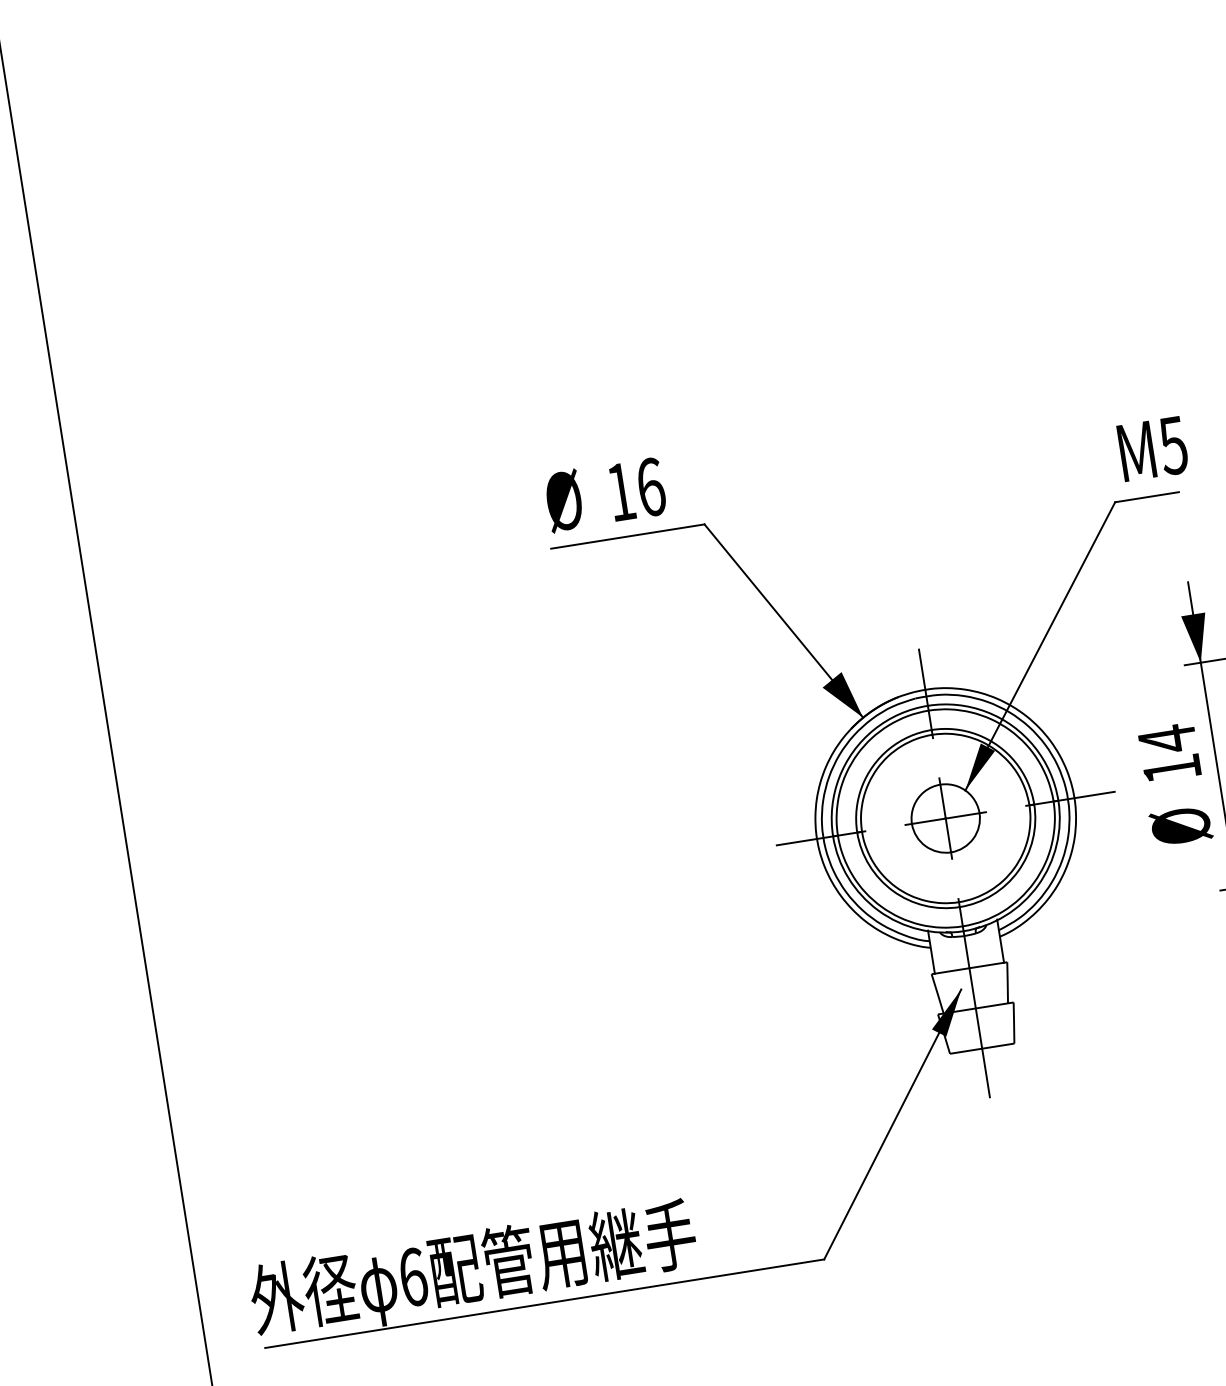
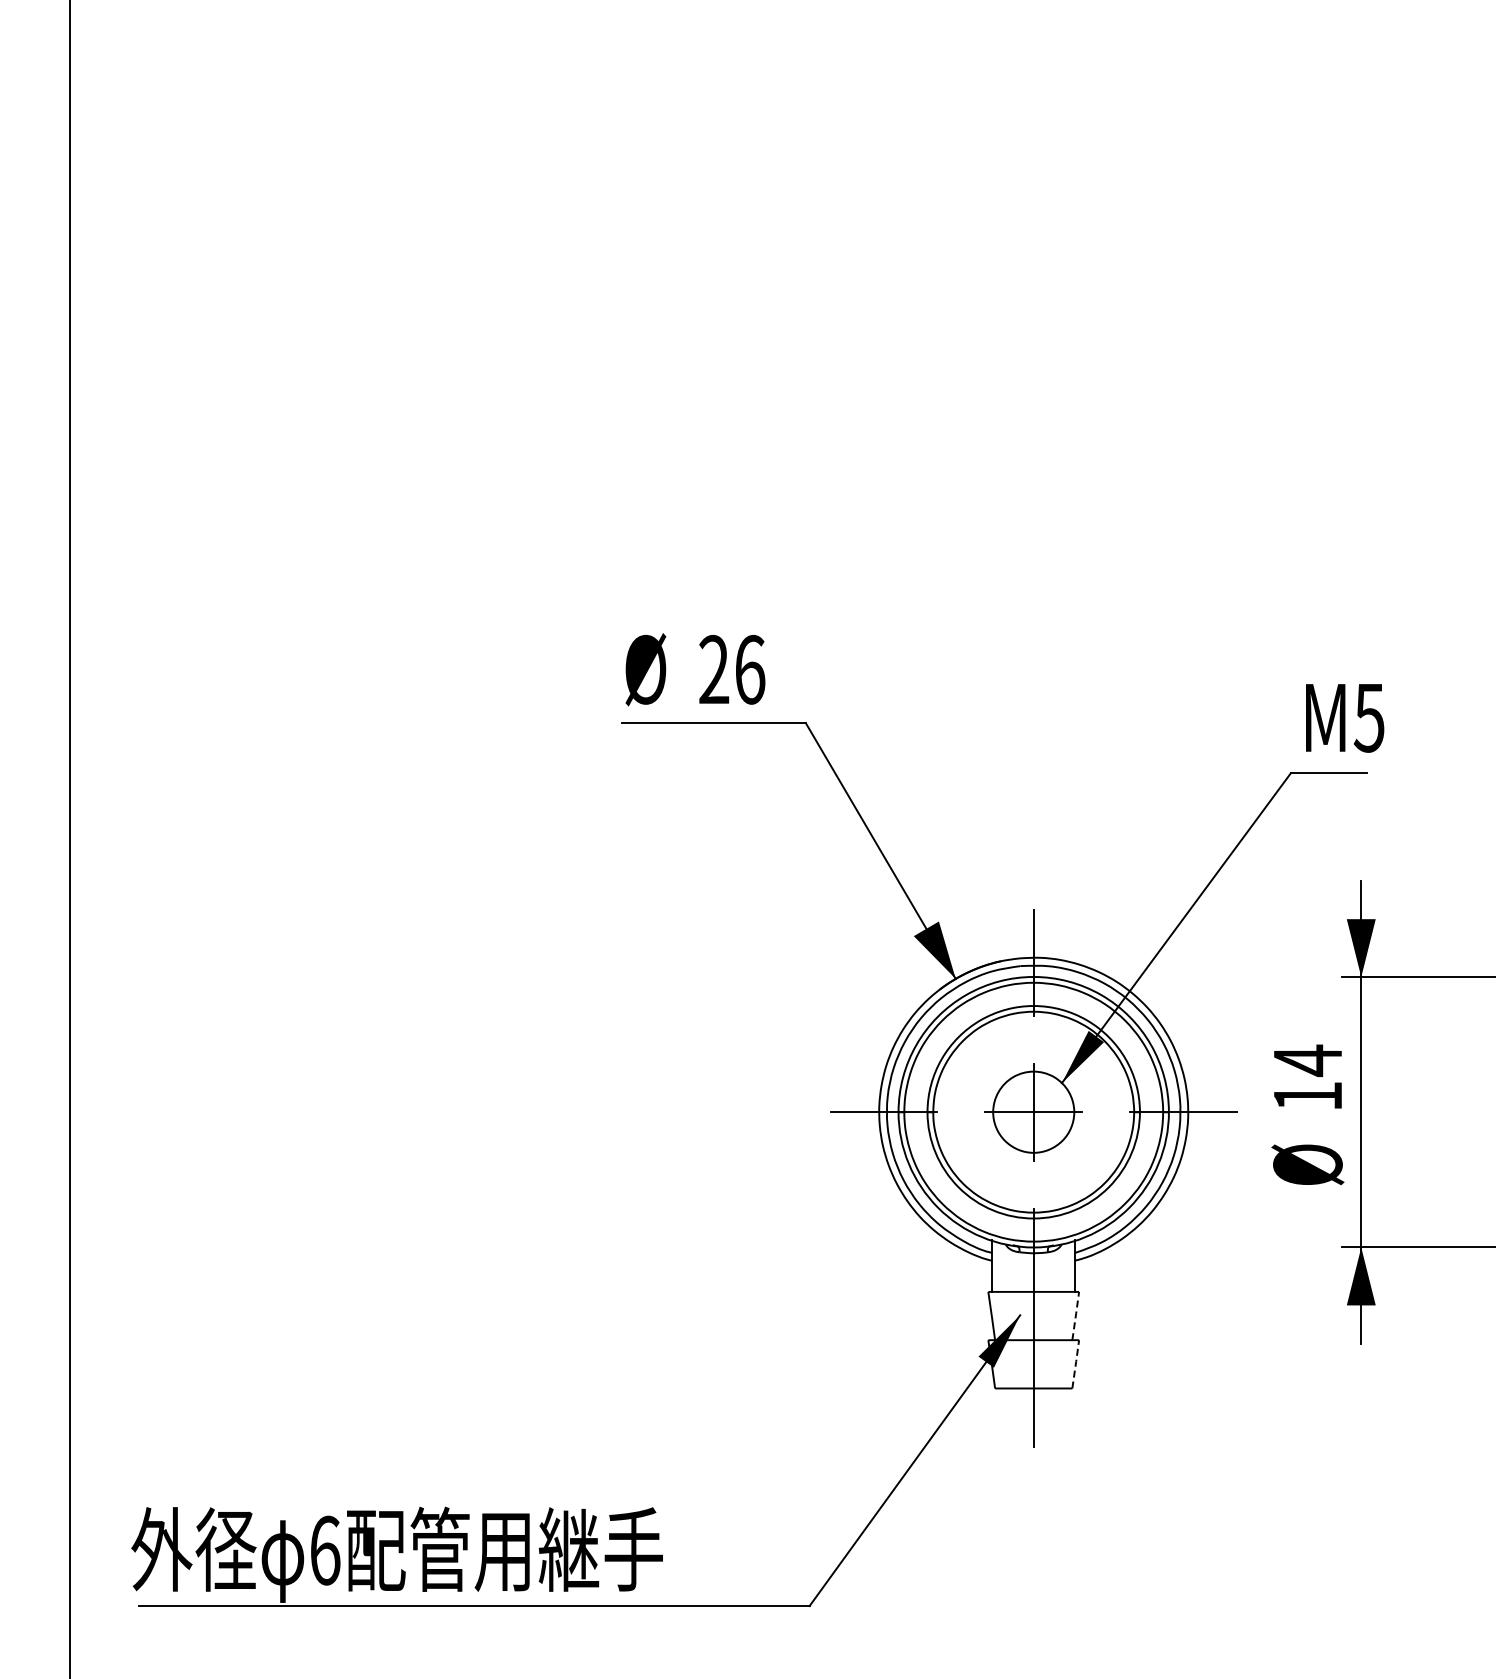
text: (621, 490) -> (714, 668), 16 -> 26
line: (1007, 982) -> (1075, 1315), solid -> dashed
line: (1013, 1022) -> (1075, 1363), solid -> dashed

